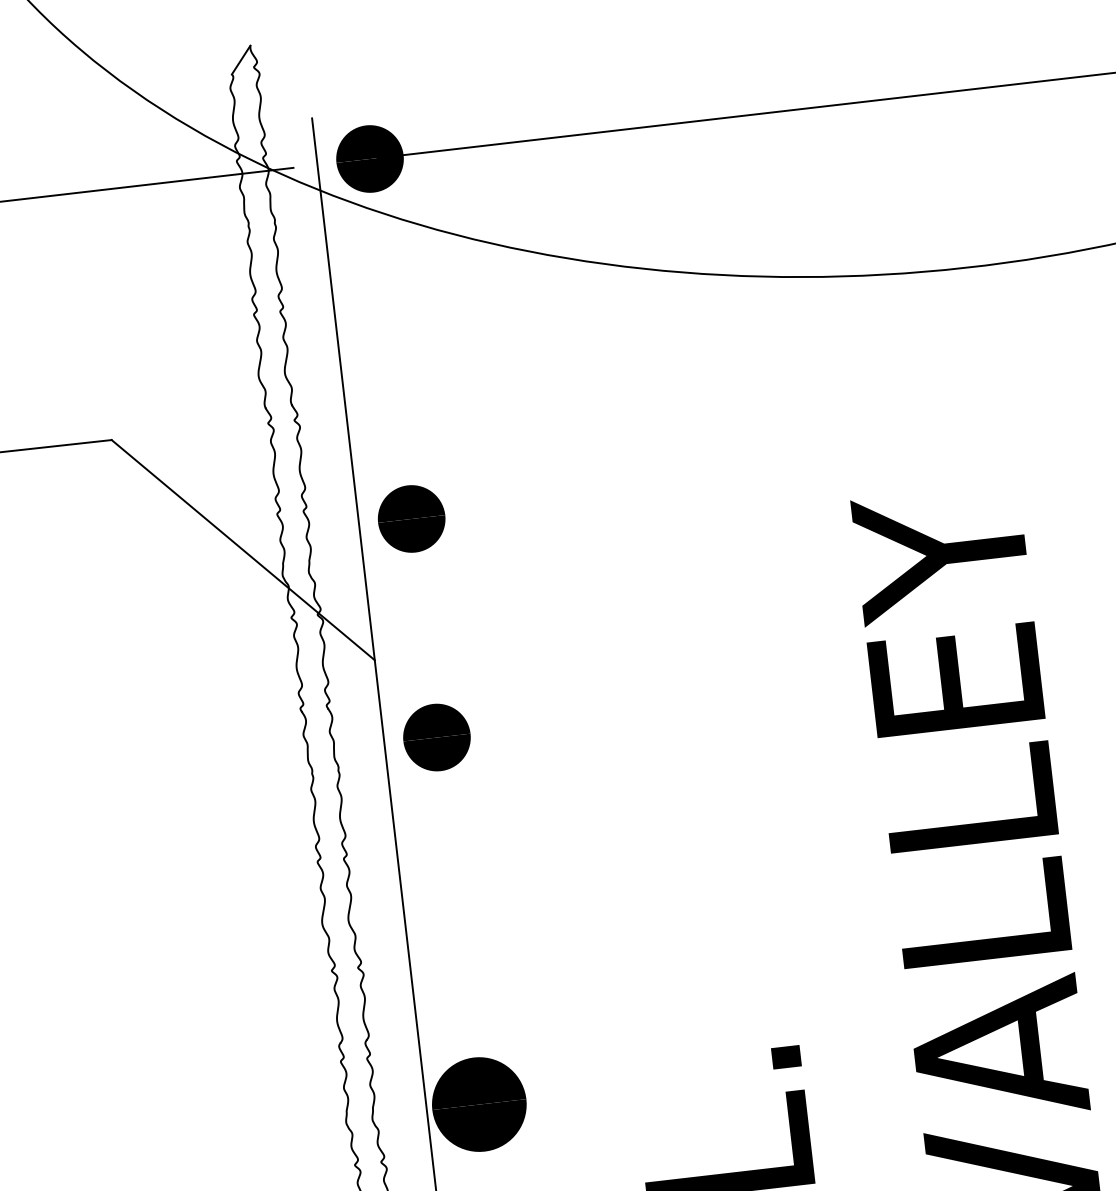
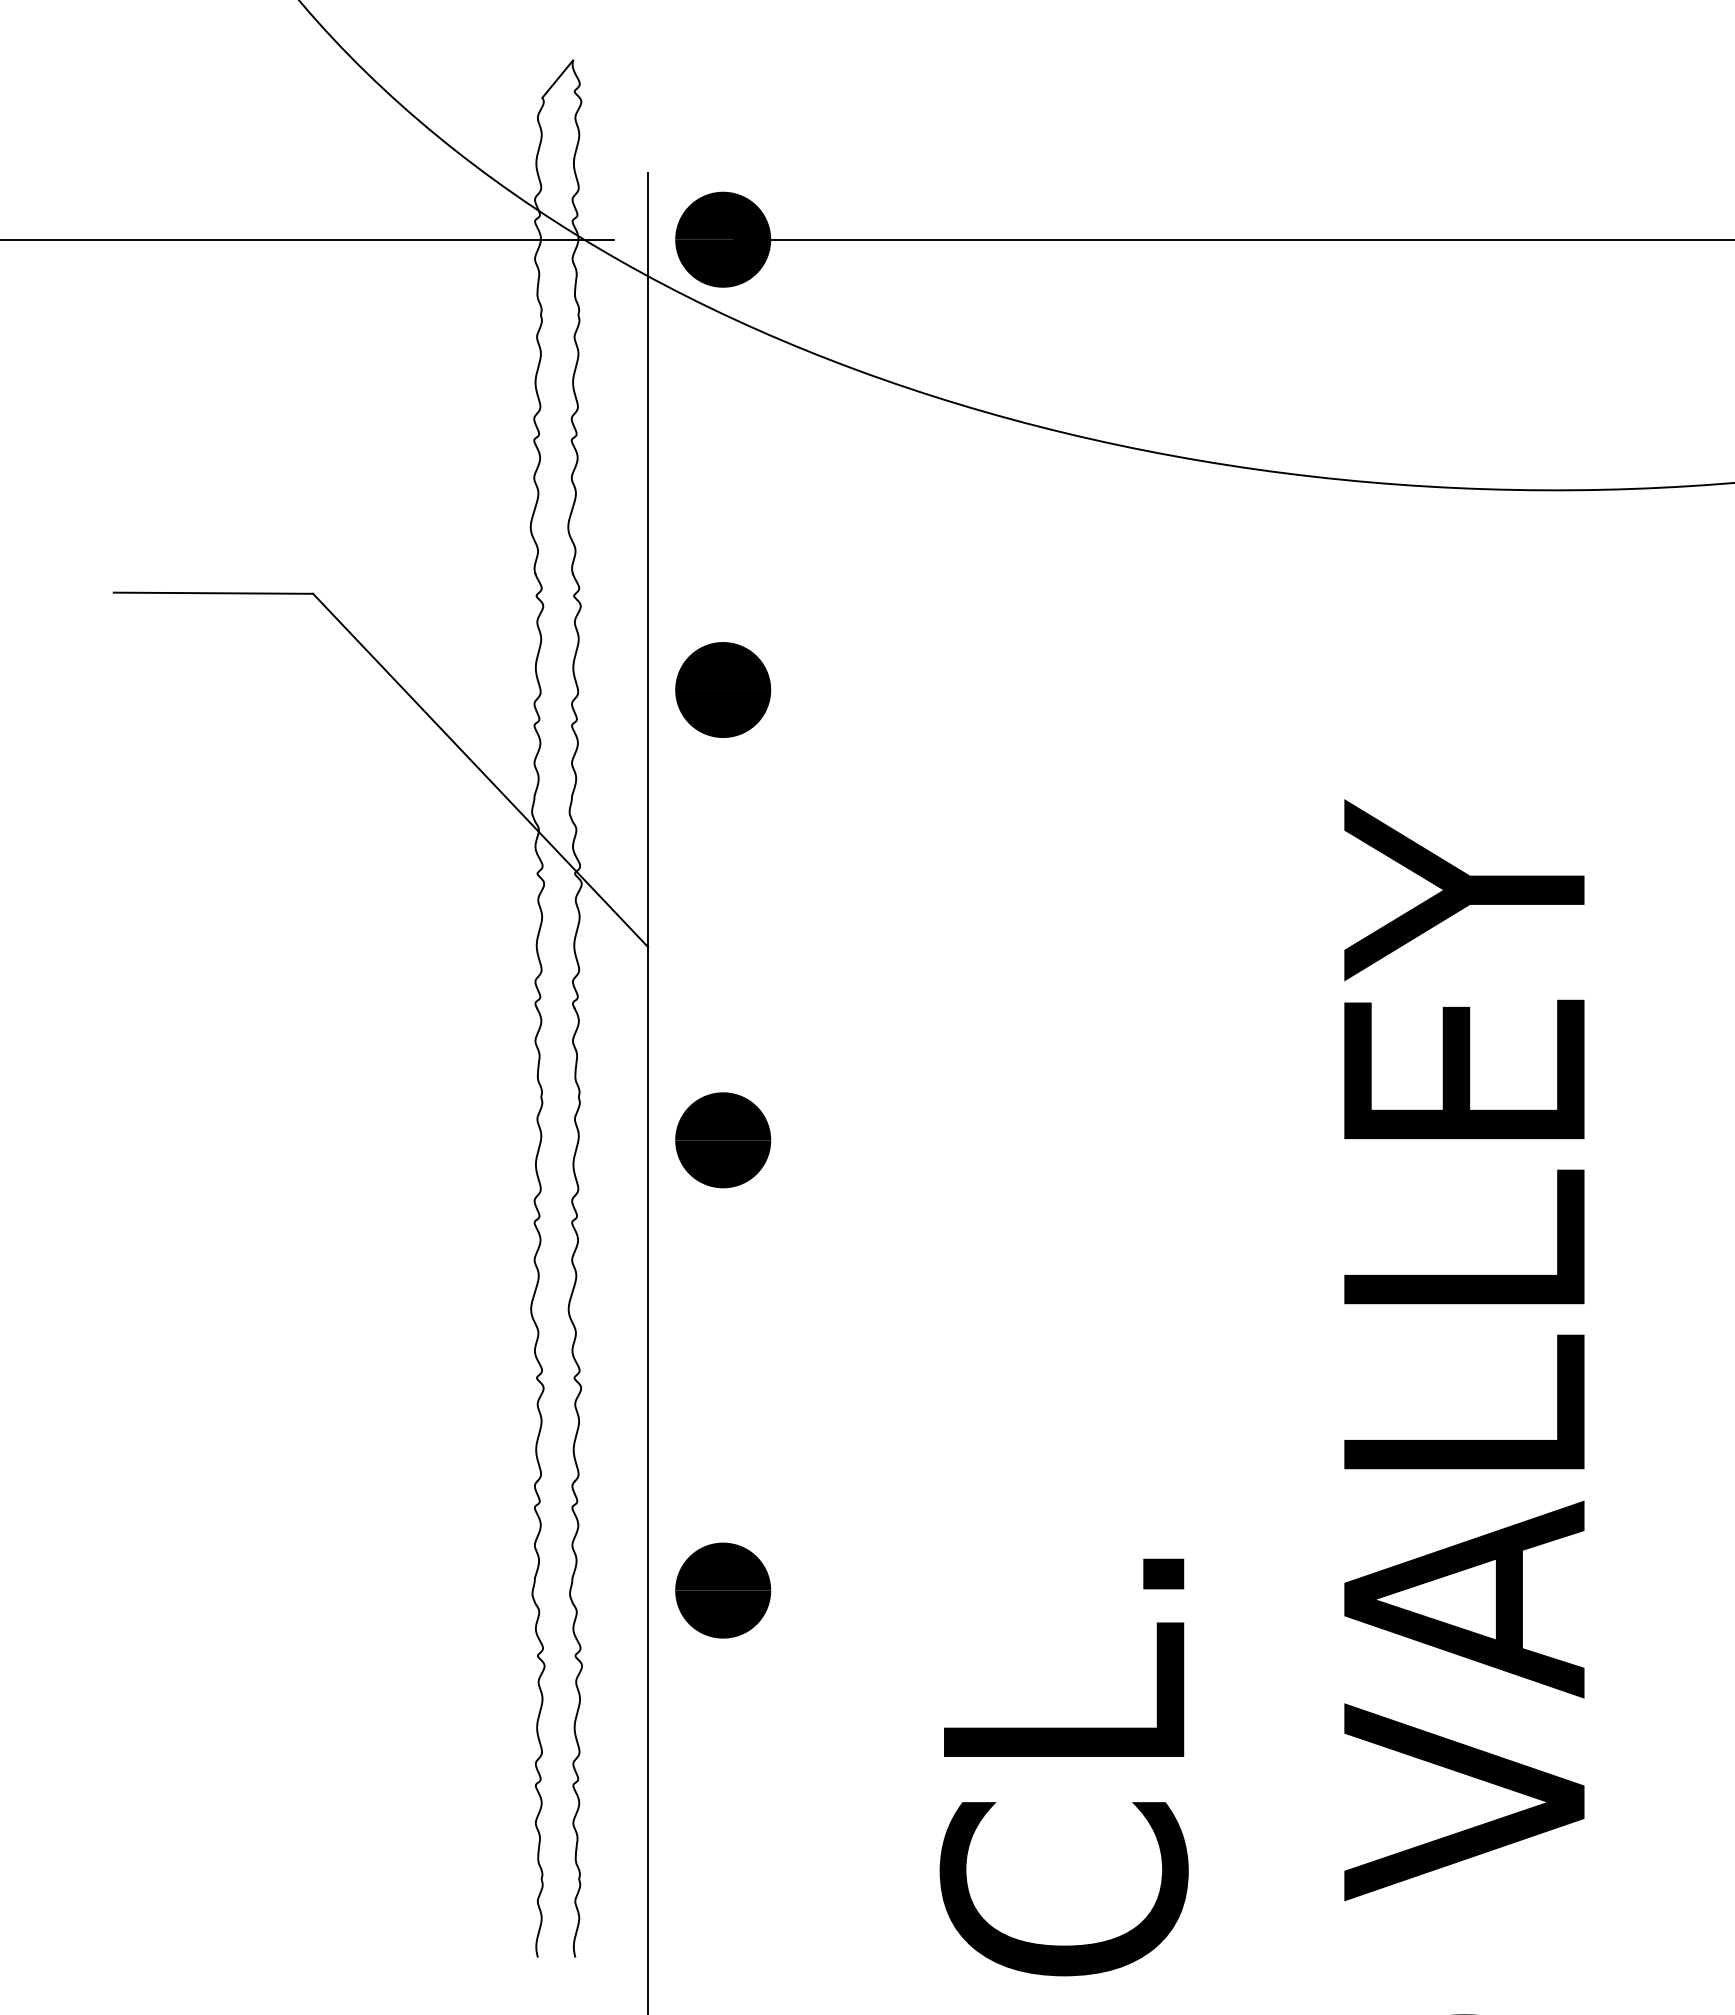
part: (411, 518) -> (723, 689), moved
part: (437, 737) -> (723, 1140), moved
part: (479, 1104) -> (723, 1590), size x0.71

